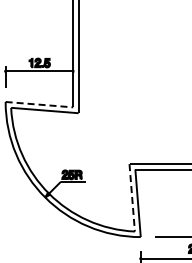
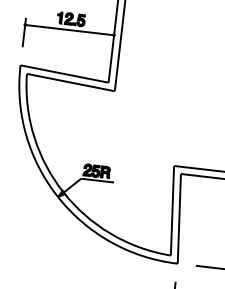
line: (39, 104) -> (64, 73), dashed -> solid
line: (132, 197) -> (172, 210), dashed -> solid

